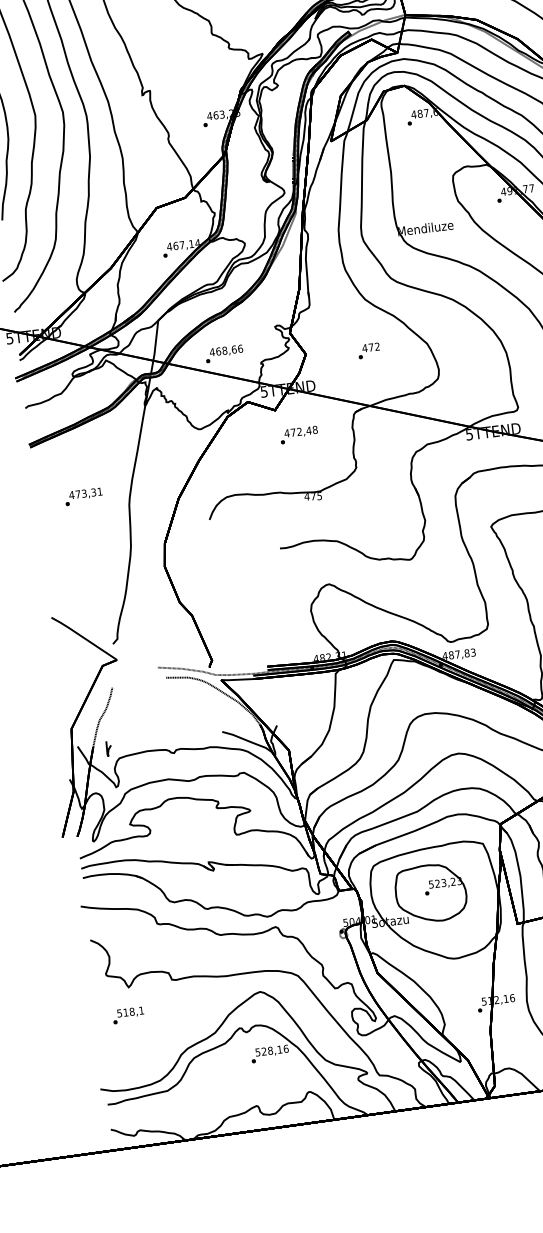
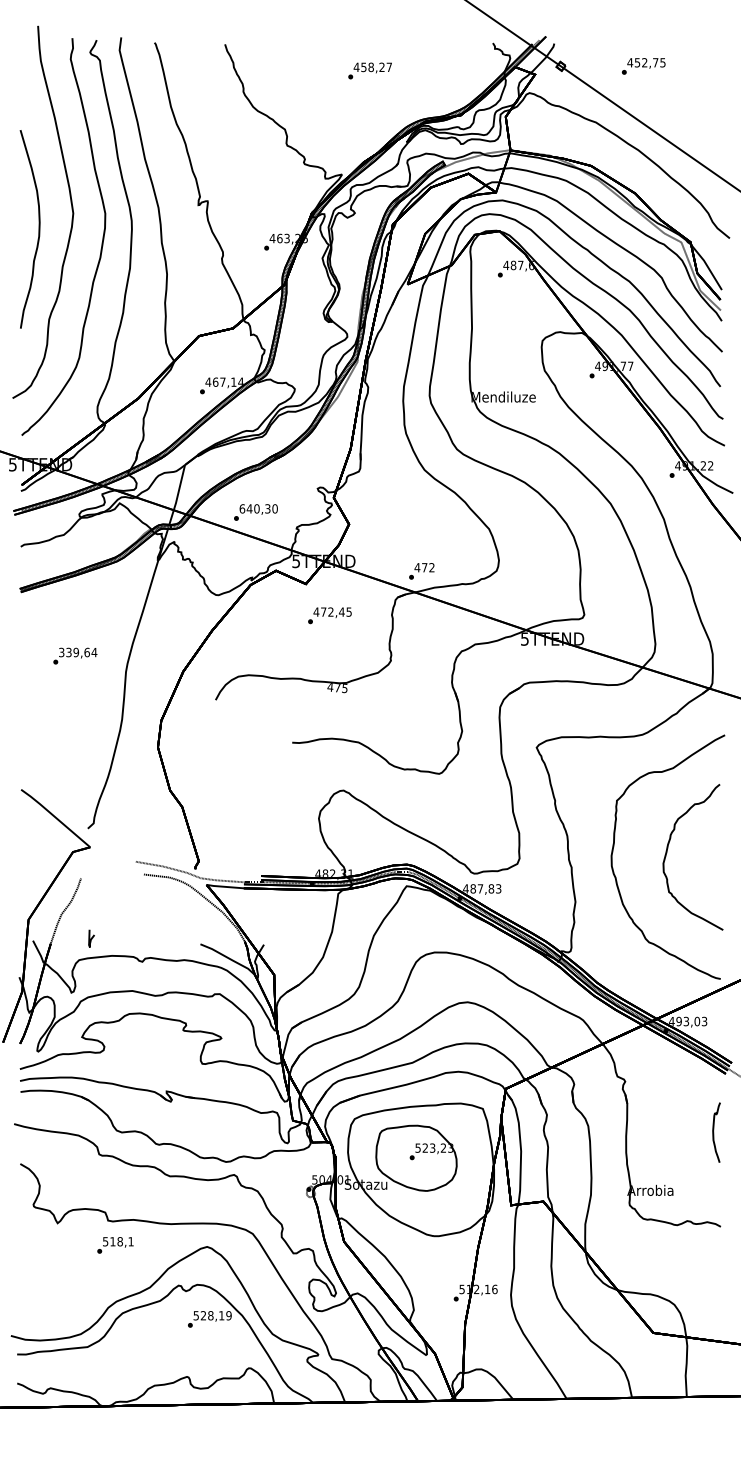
text: (226, 350) -> (258, 508), 468,66 -> 640,30
text: (368, 351) -> (421, 571), moved
text: (314, 429) -> (348, 611), 472,48 -> 472,45
text: (85, 493) -> (77, 652), 473,31 -> 339,64
curve: (108, 748) -> (91, 938), moved
text: (128, 1015) -> (115, 1245), moved
text: (285, 1048) -> (228, 1315), 528,16 -> 528,19

